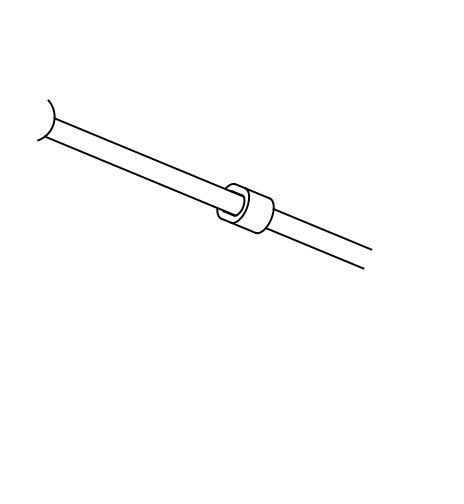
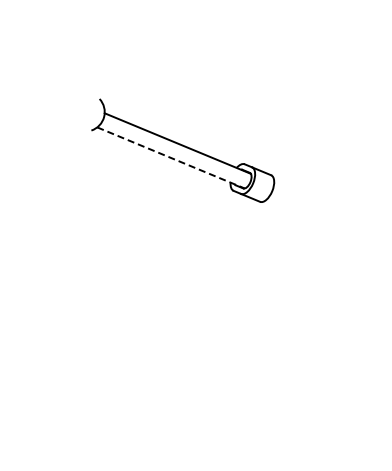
line: (140, 175) -> (171, 157), solid -> dashed
line: (321, 228) -> (311, 198), removed
line: (314, 247) -> (305, 213), removed

